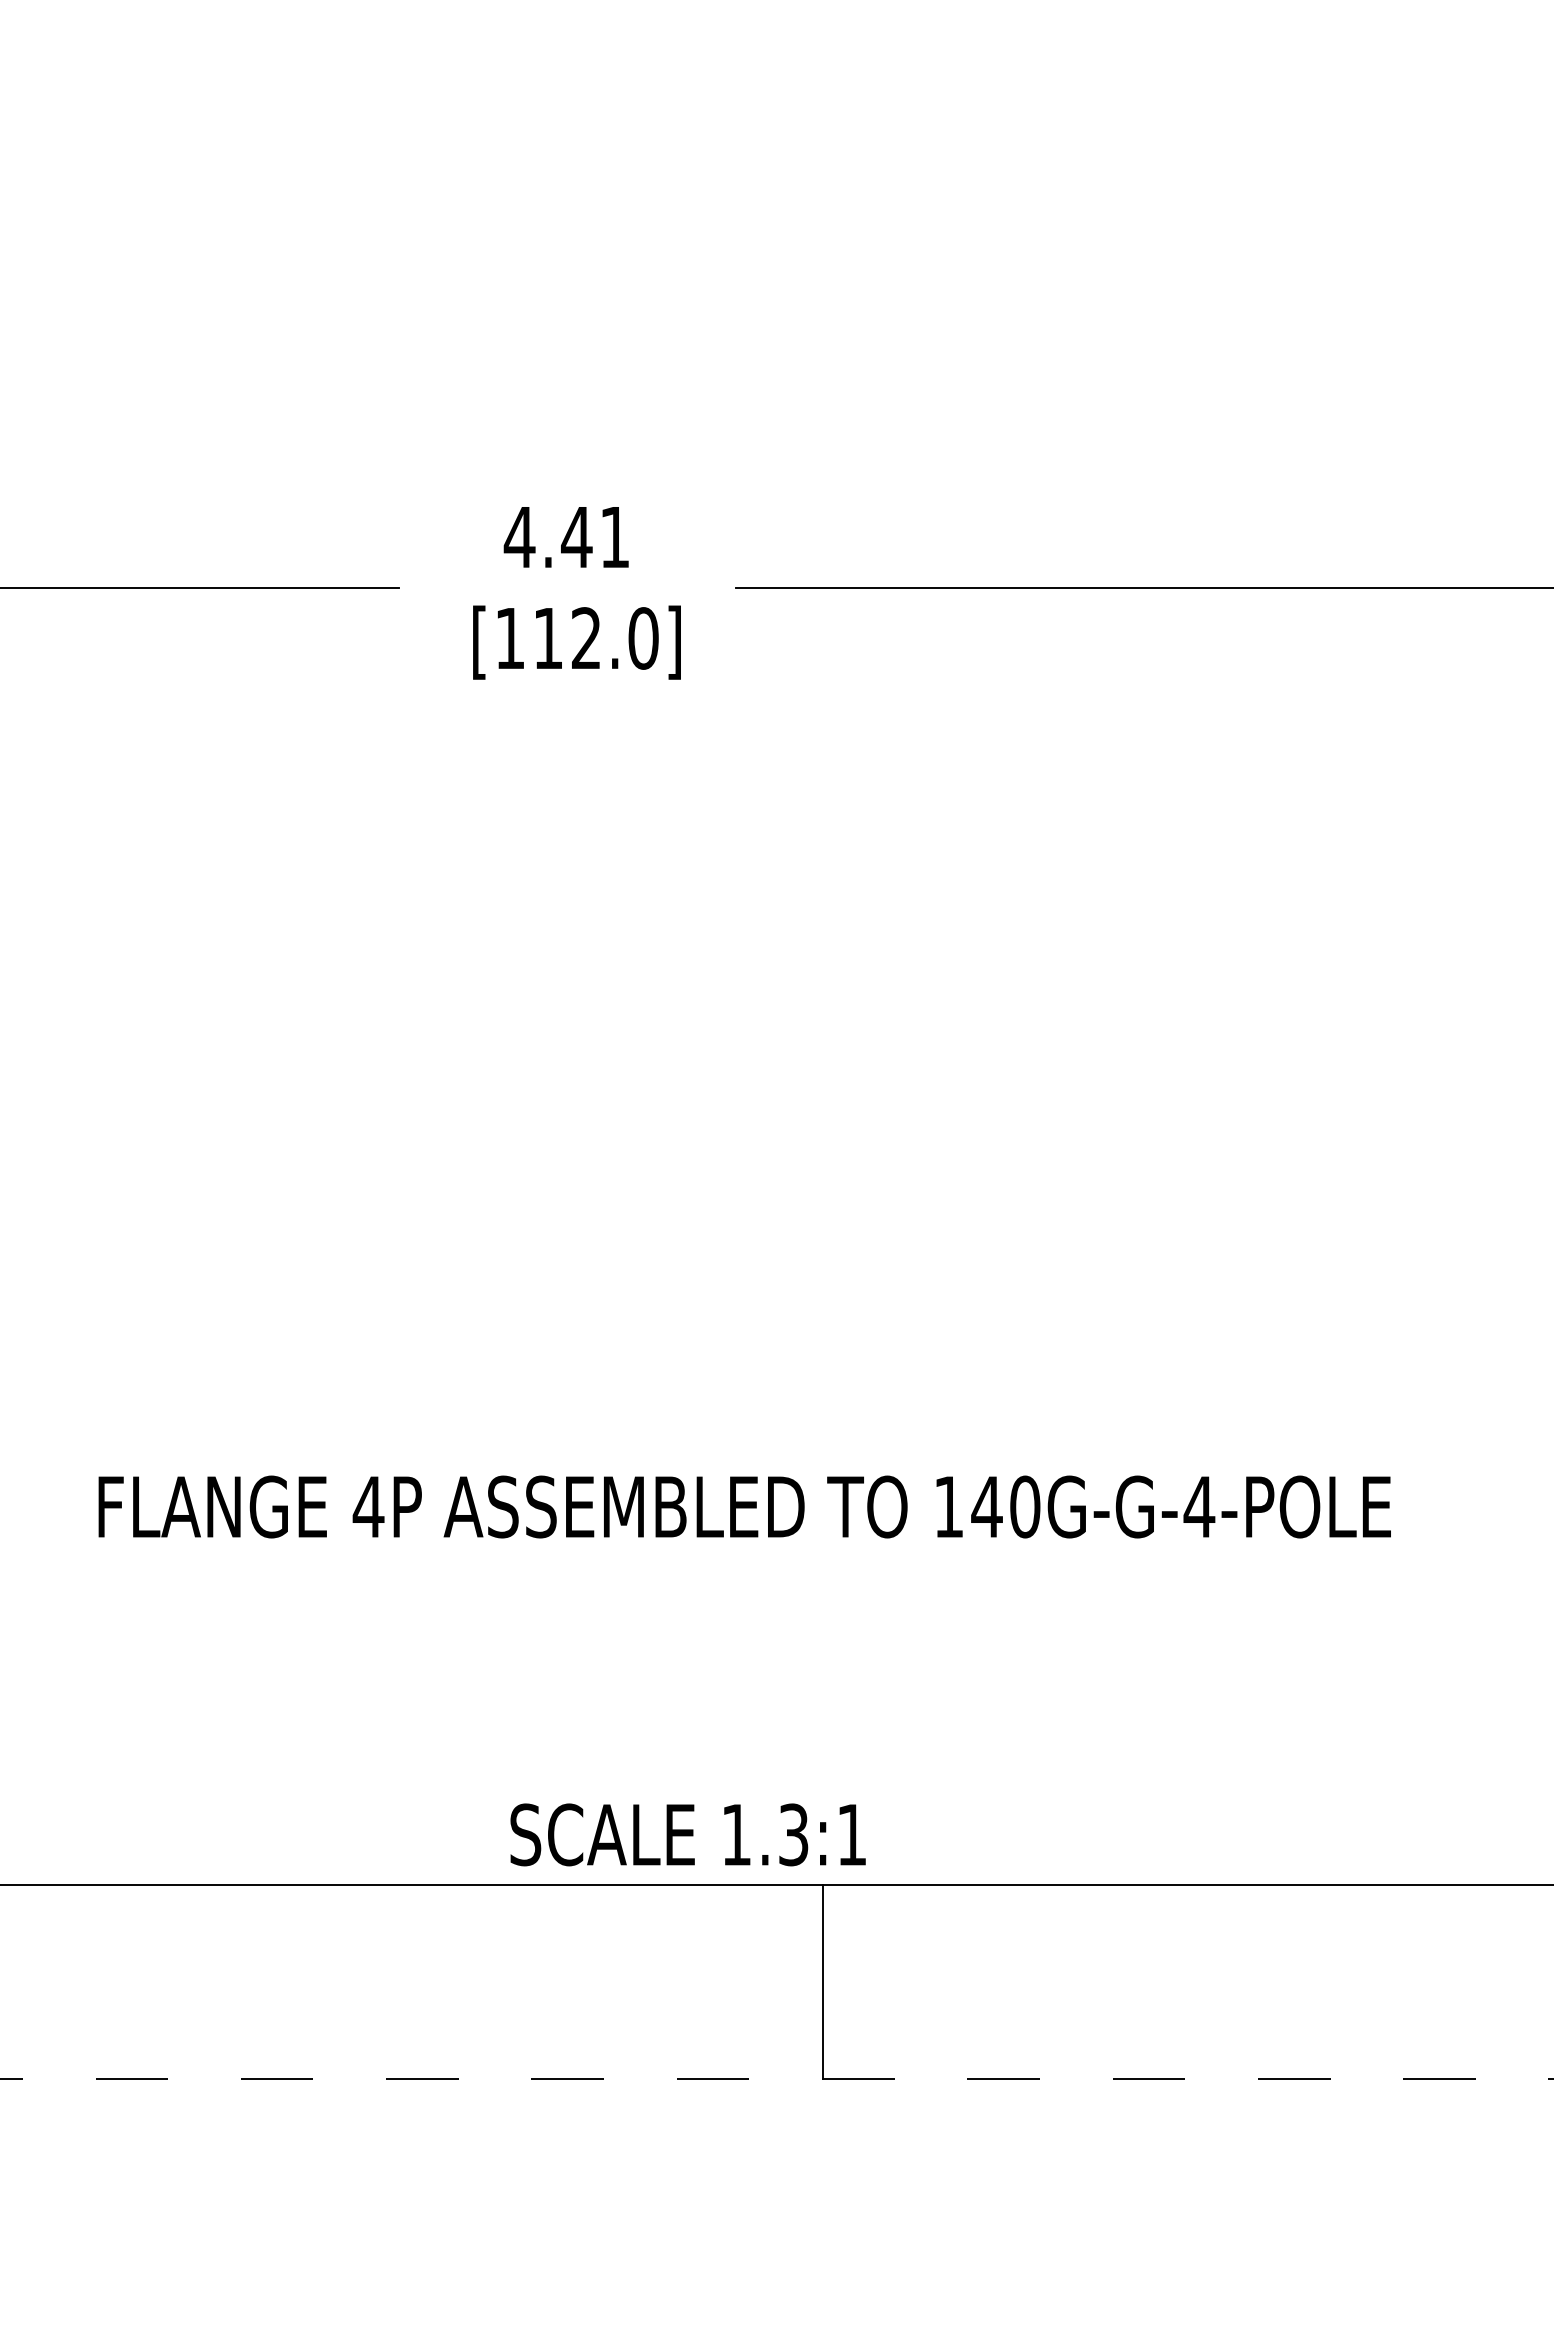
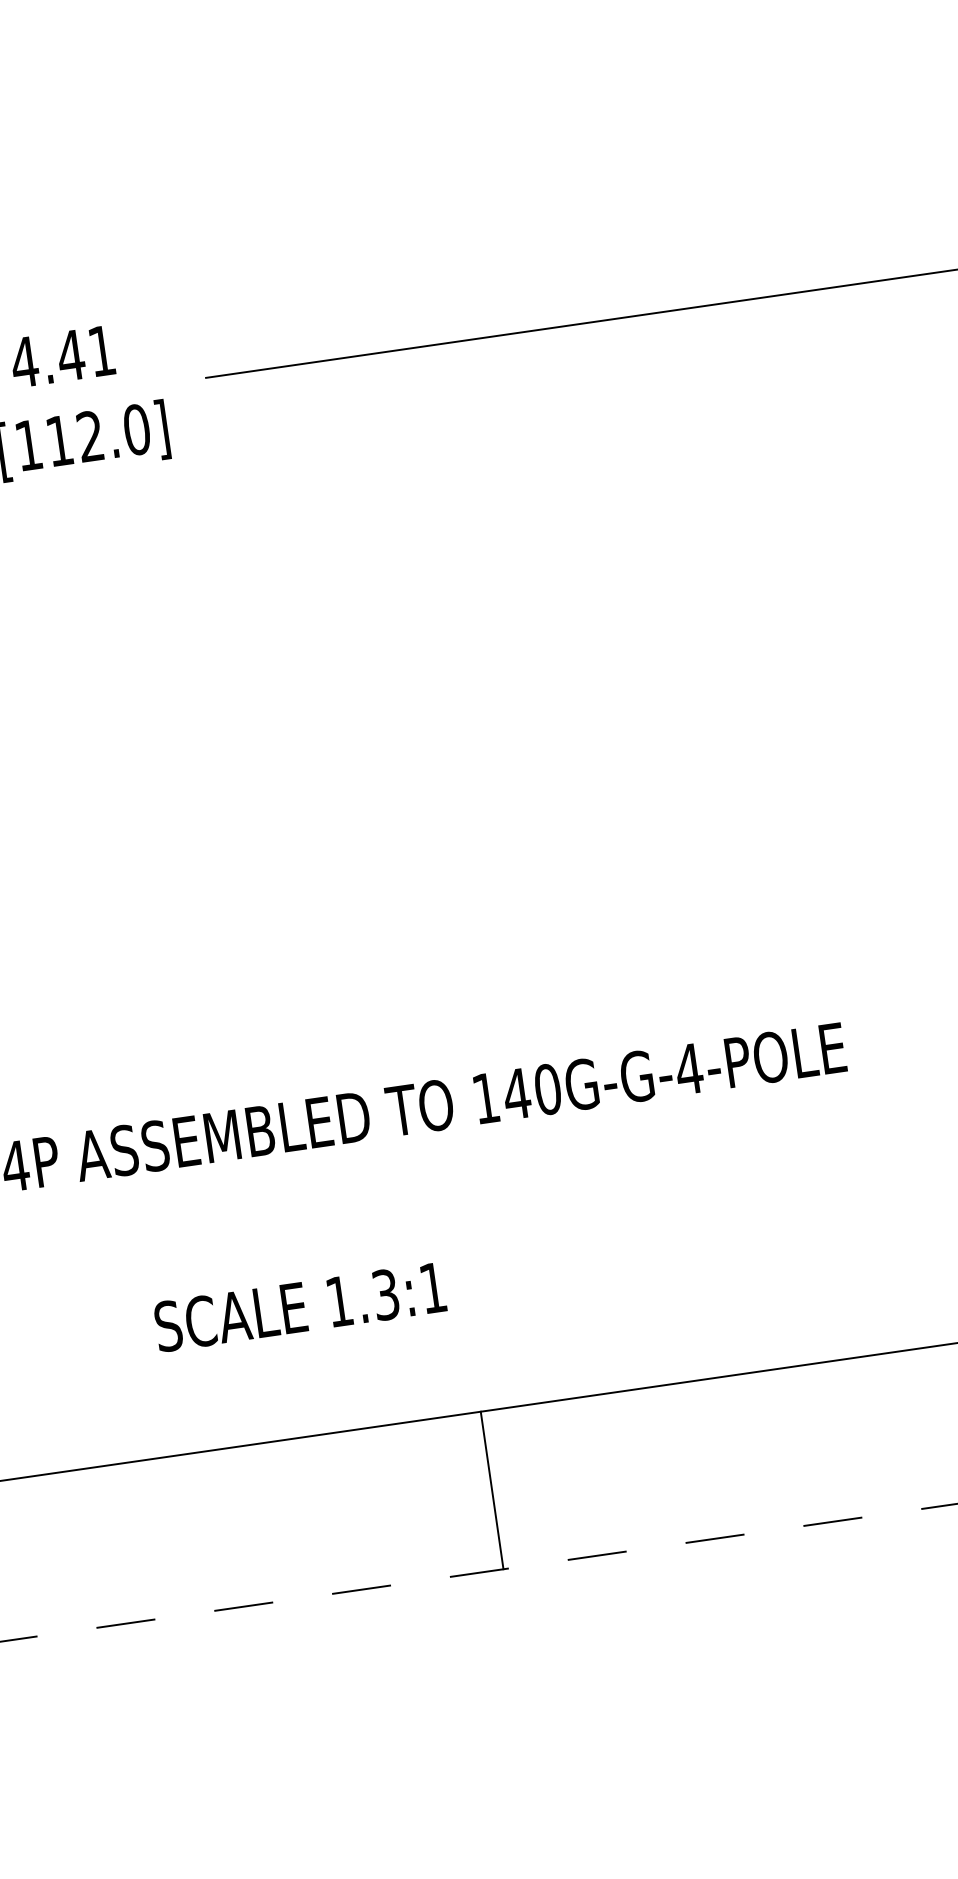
text: (687, 1834) -> (299, 1306), moved
line: (823, 1981) -> (492, 1490), moved

